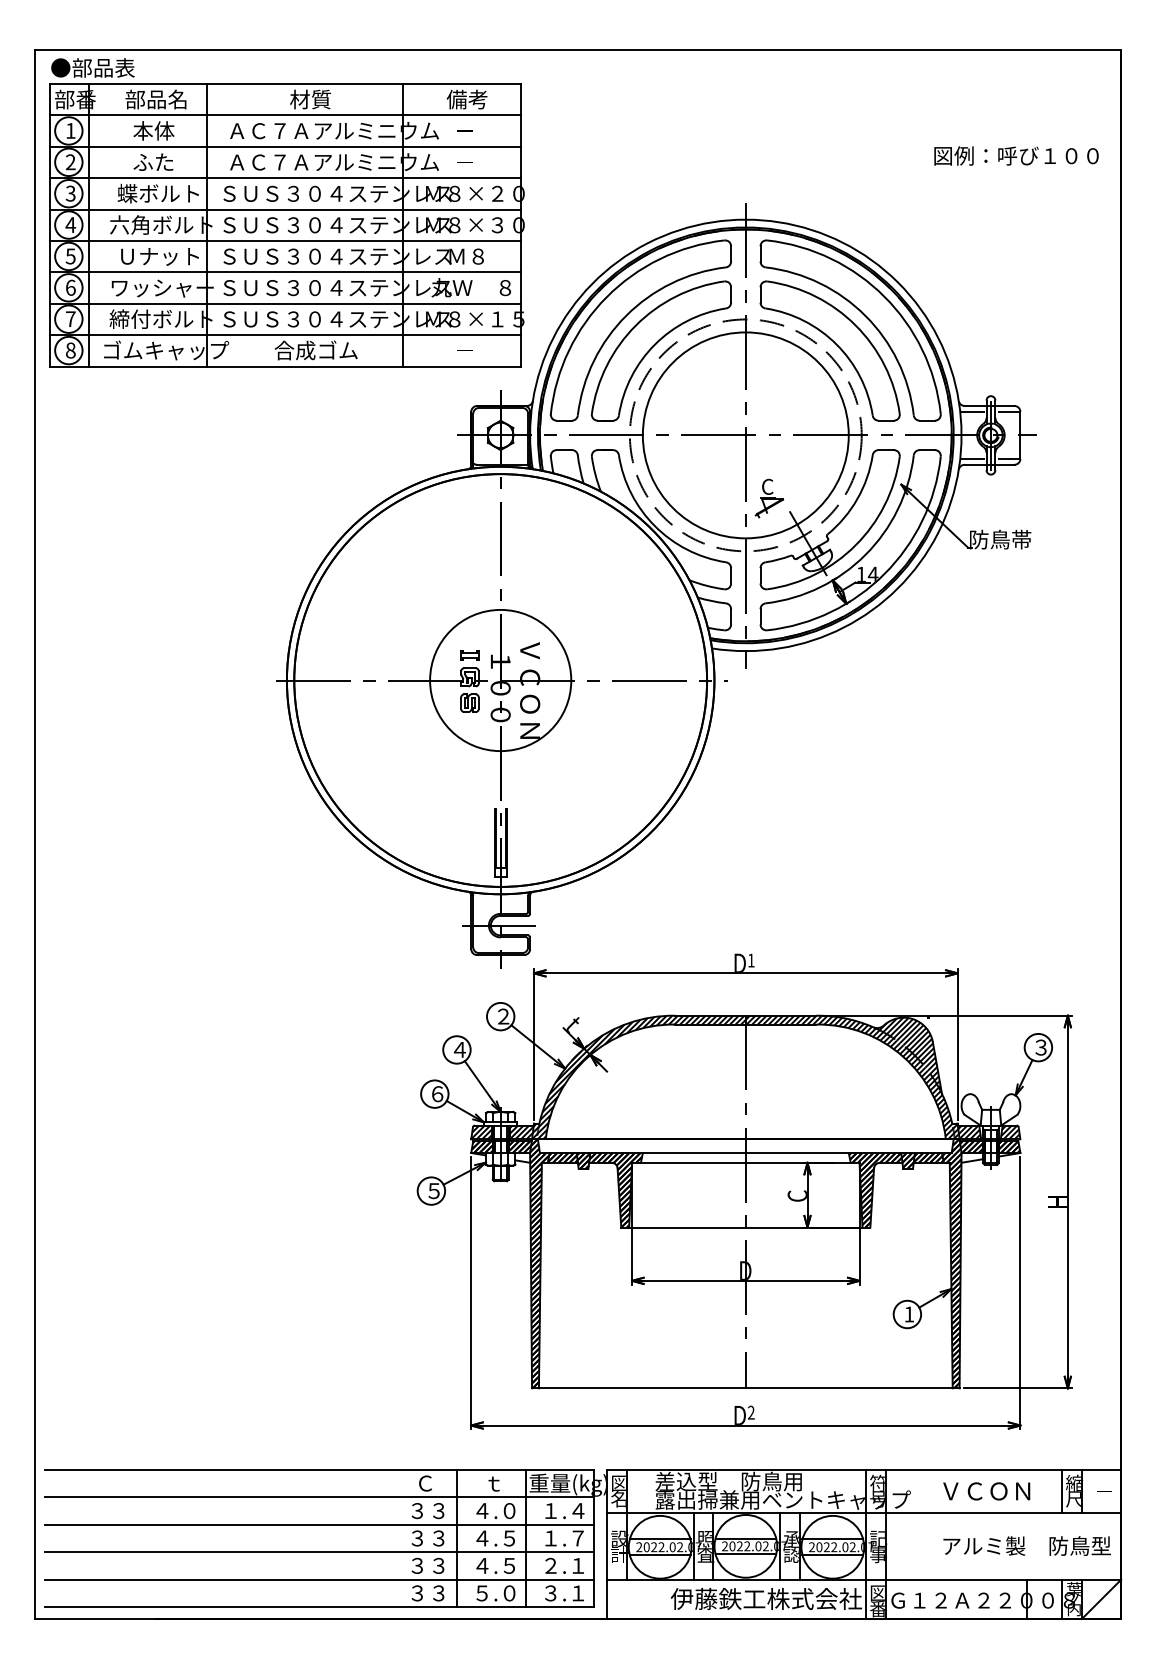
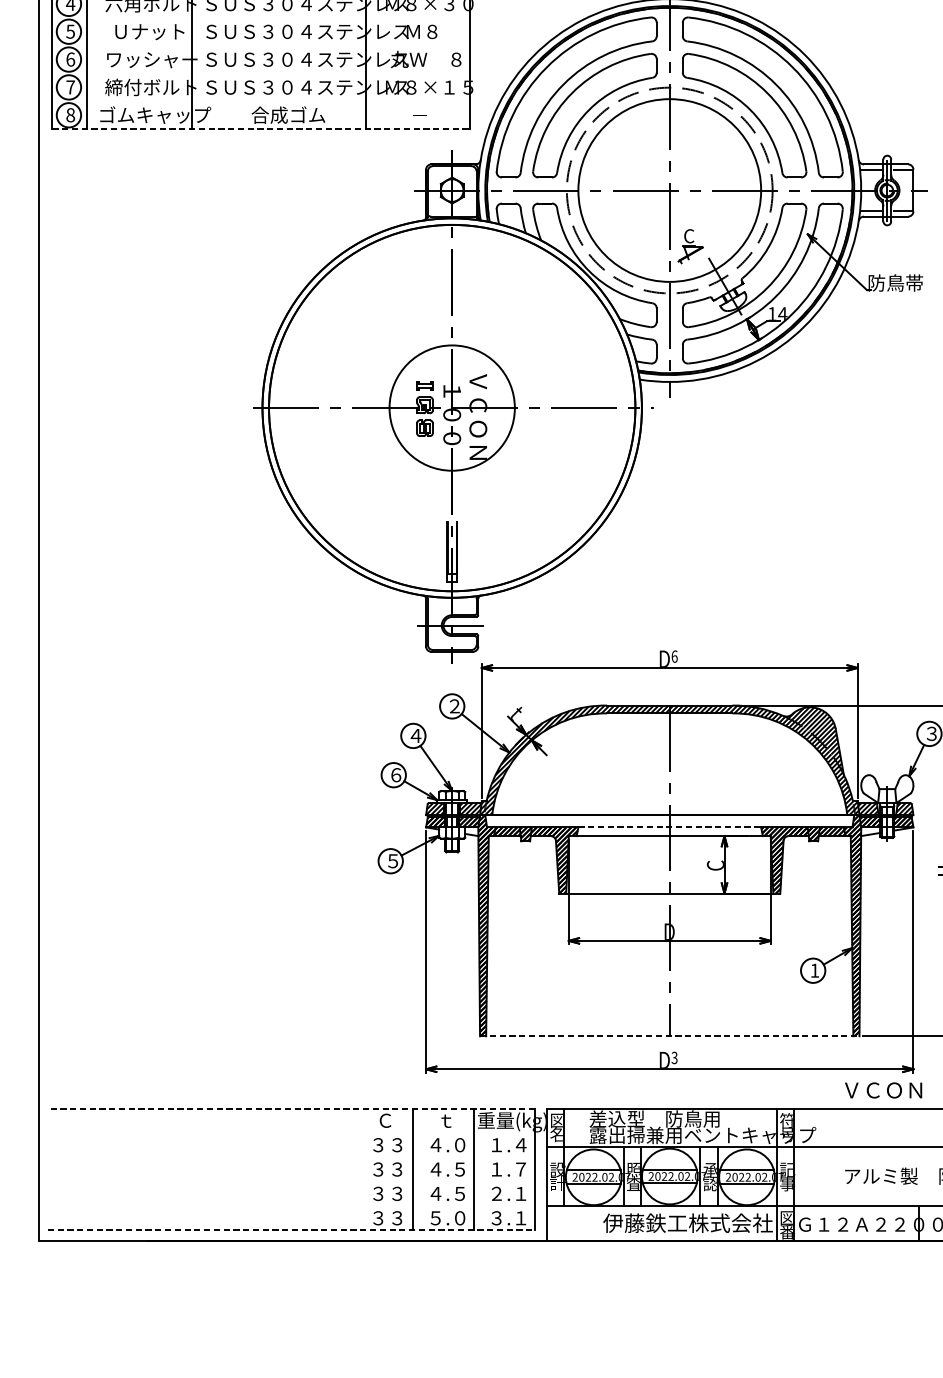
line: (285, 241) -> (261, 18), removed
line: (285, 272) -> (261, 45), removed
line: (285, 303) -> (261, 73), removed
line: (285, 335) -> (261, 101), removed
line: (285, 366) -> (261, 129), solid -> dashed
text: (751, 960) -> (674, 656), 1 -> 6
line: (745, 1153) -> (669, 827), solid -> dashed
line: (745, 1388) -> (669, 1036), solid -> dashed
text: (751, 1412) -> (674, 1057), 2 -> 3
line: (319, 1469) -> (291, 1108), solid -> dashed
text: (986, 1491) -> (883, 1090), moved
line: (319, 1497) -> (291, 1133), removed
line: (319, 1524) -> (291, 1157), removed
line: (319, 1552) -> (291, 1181), removed
line: (319, 1579) -> (291, 1205), removed
line: (319, 1607) -> (291, 1230), solid -> dashed

